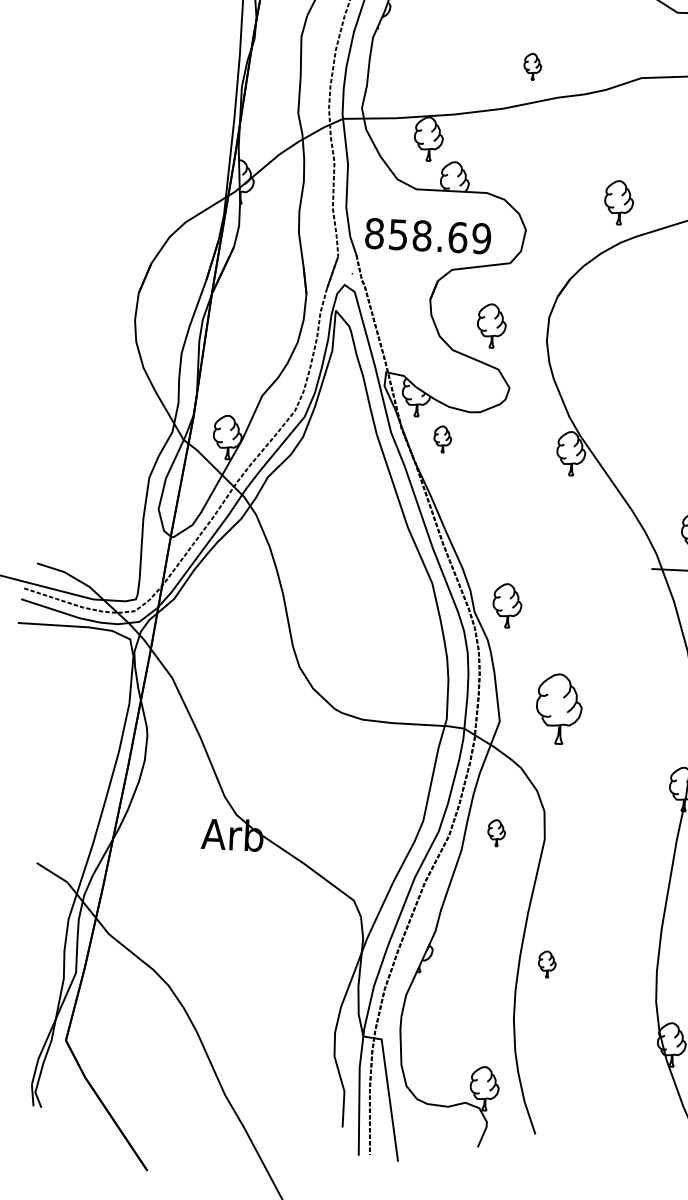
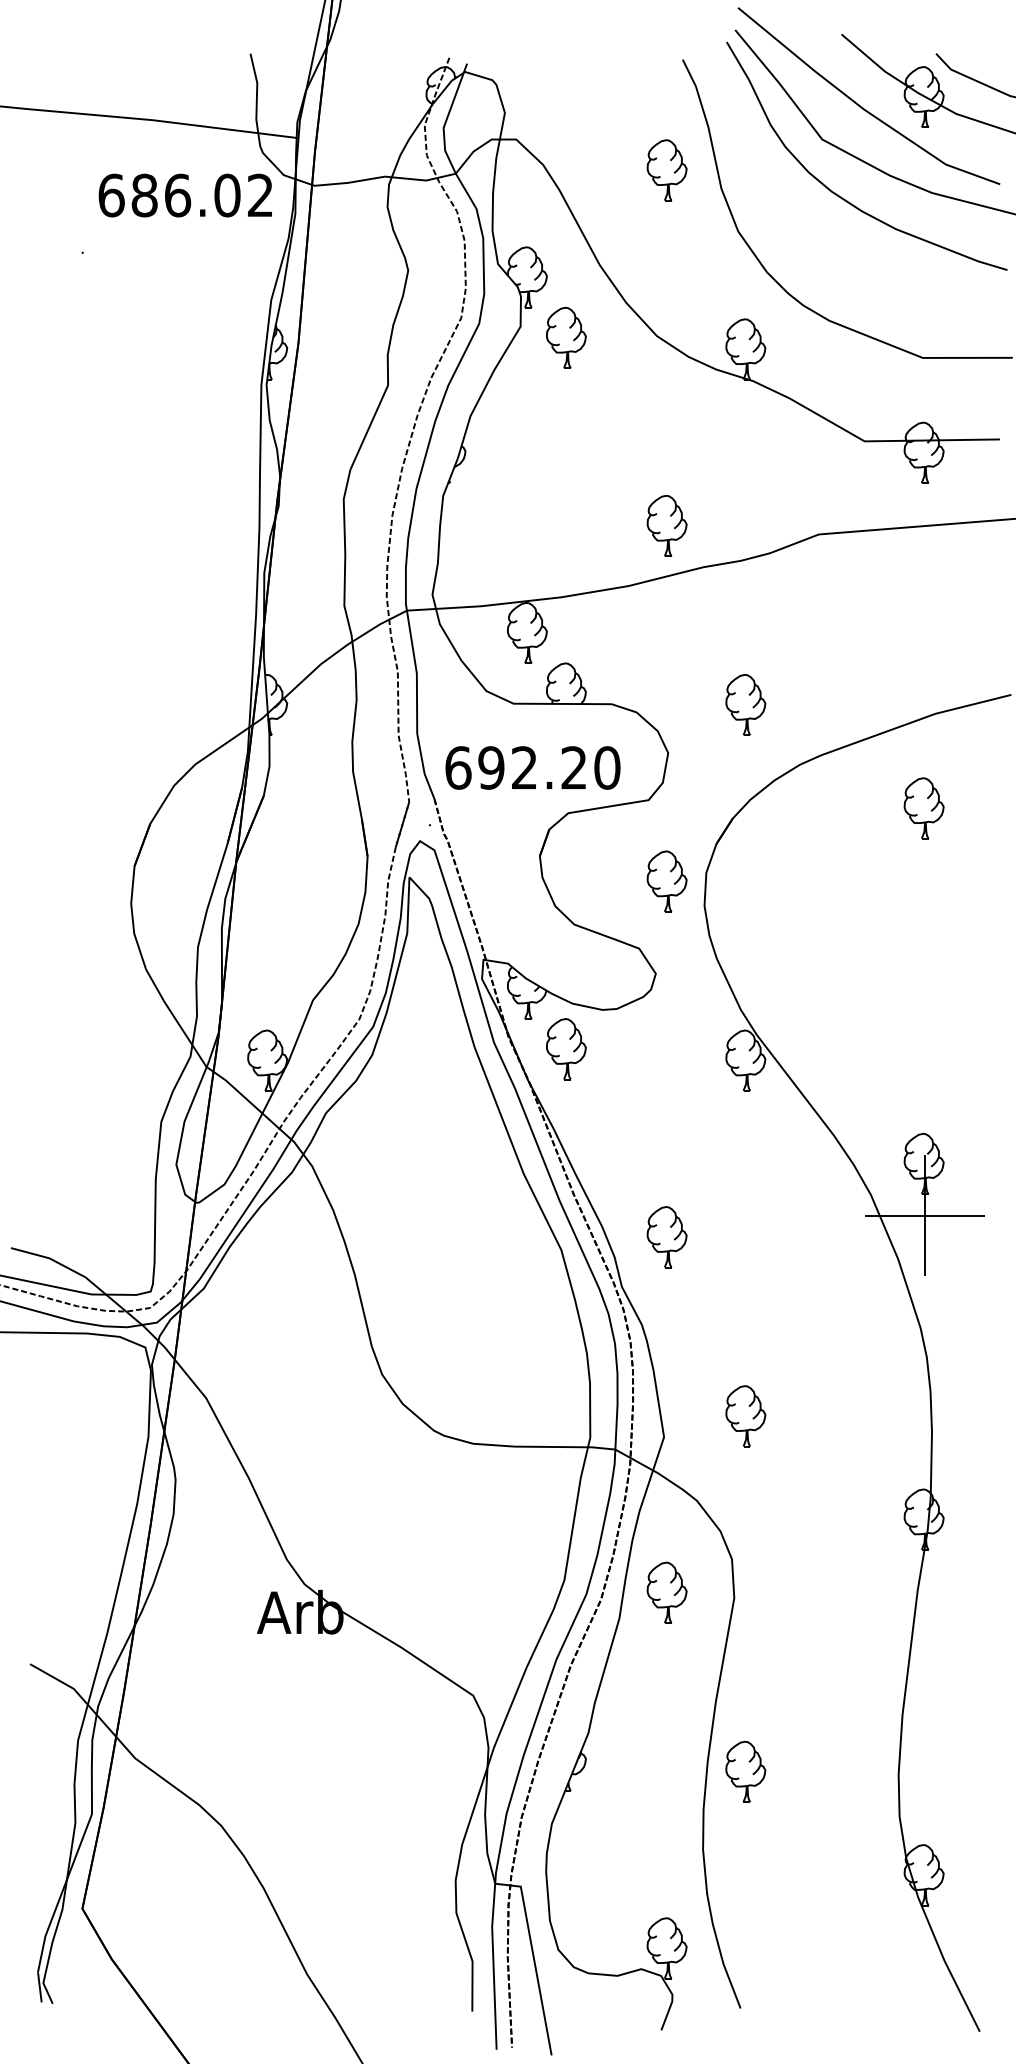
part: (532, 66) -> (666, 525), size x1.67
part: (618, 202) -> (745, 704), moved
text: (427, 235) -> (532, 767), 858.69 -> 692.20
part: (491, 325) -> (666, 881), moved
part: (442, 439) -> (566, 1049), size x1.67
part: (506, 606) -> (666, 1237), moved
part: (559, 709) -> (745, 1416), size x0.62
part: (496, 833) -> (666, 1592), size x1.67
part: (546, 964) -> (745, 1771), size x1.67

